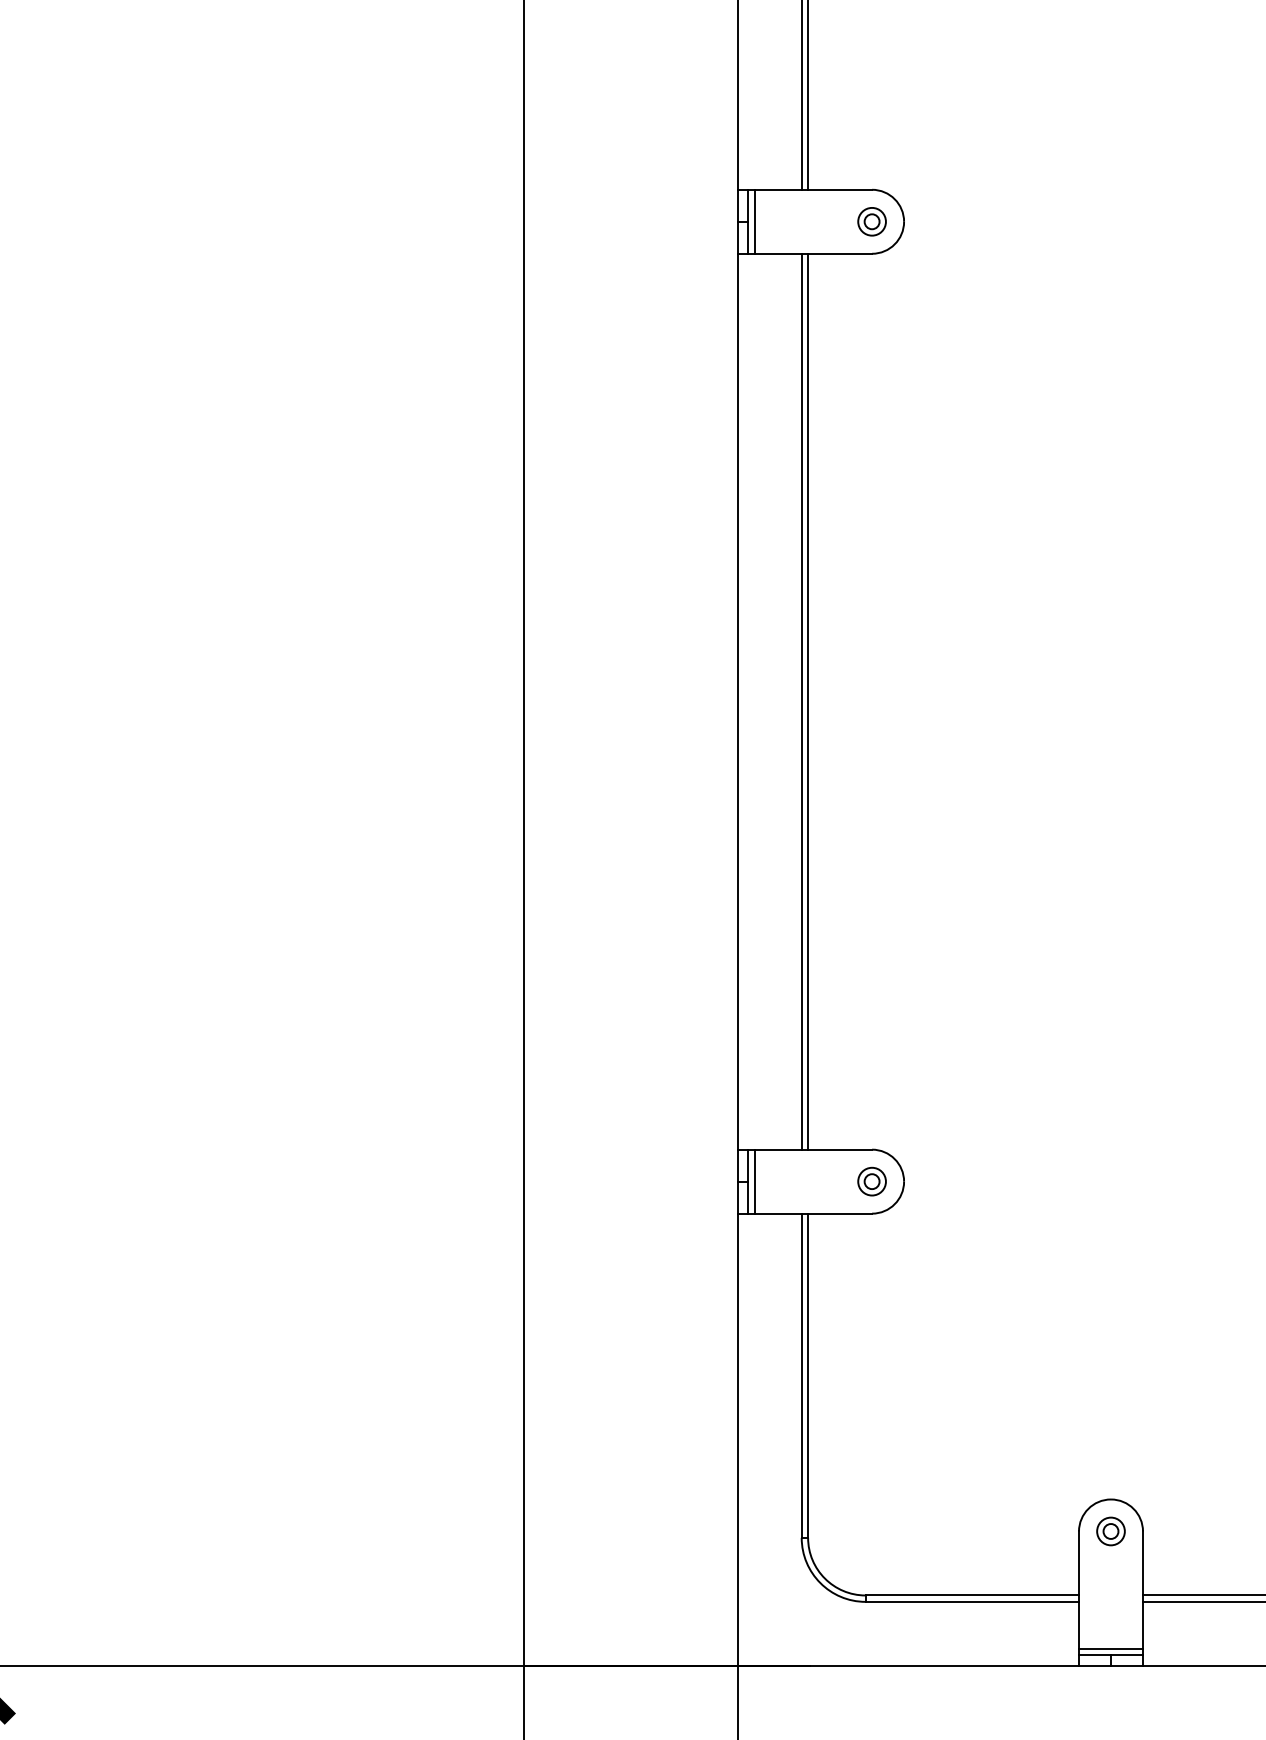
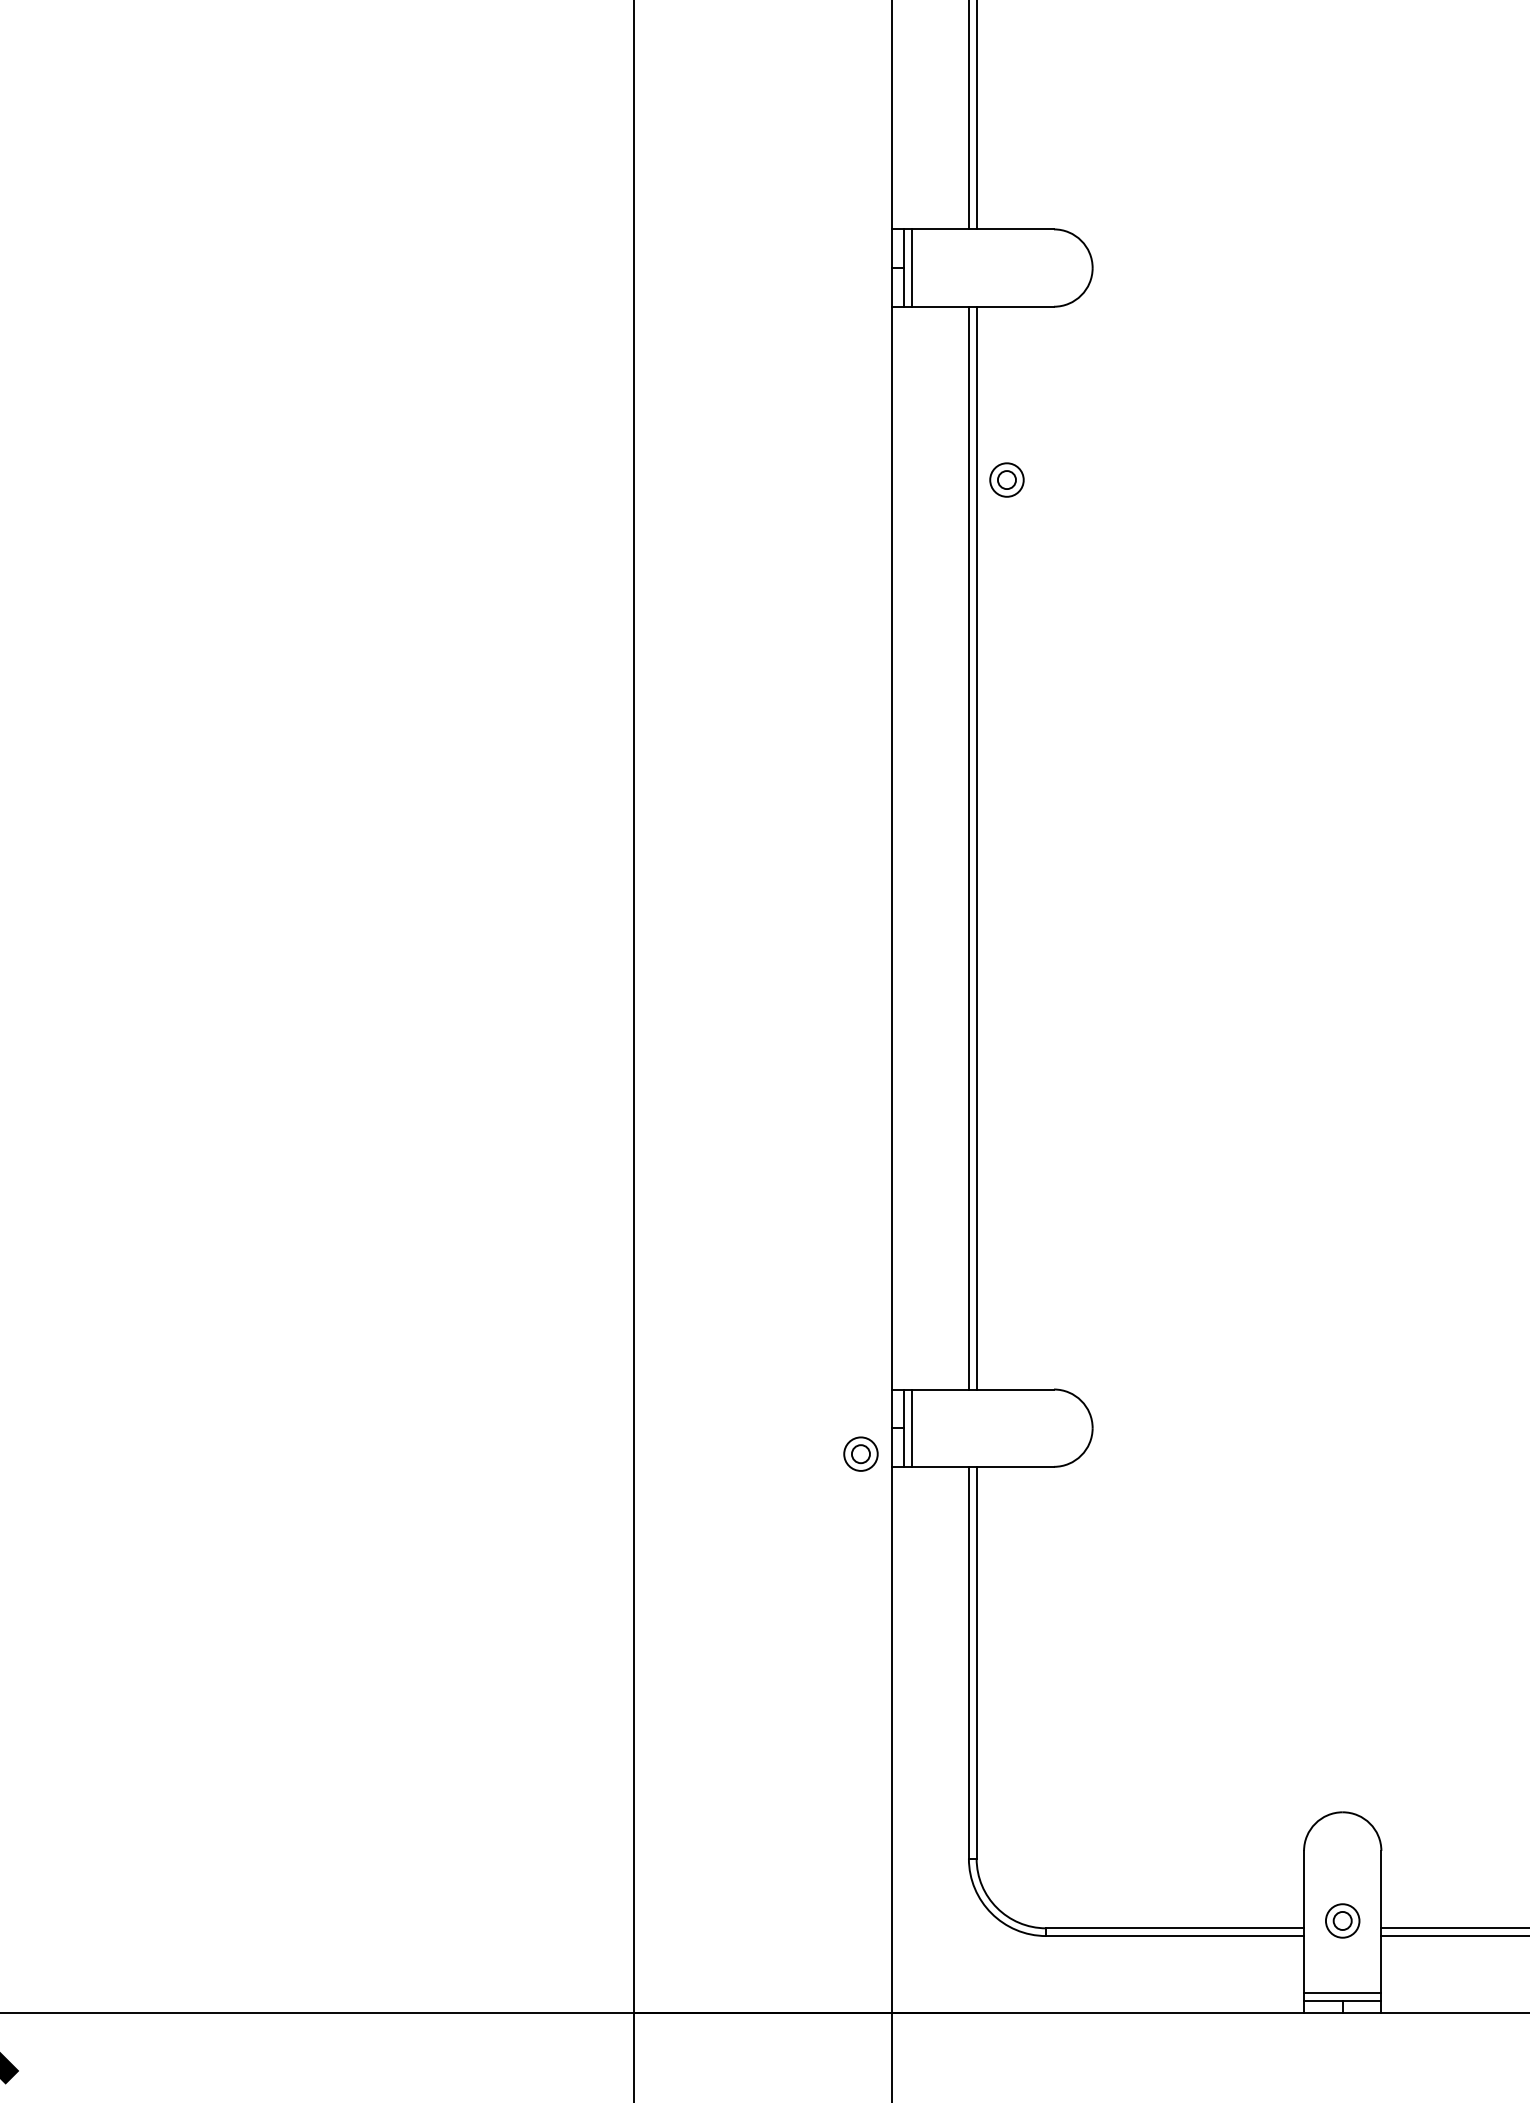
part: (871, 221) -> (1006, 479), moved
part: (871, 1181) -> (860, 1453), moved
part: (1110, 1531) -> (1342, 1920), moved

